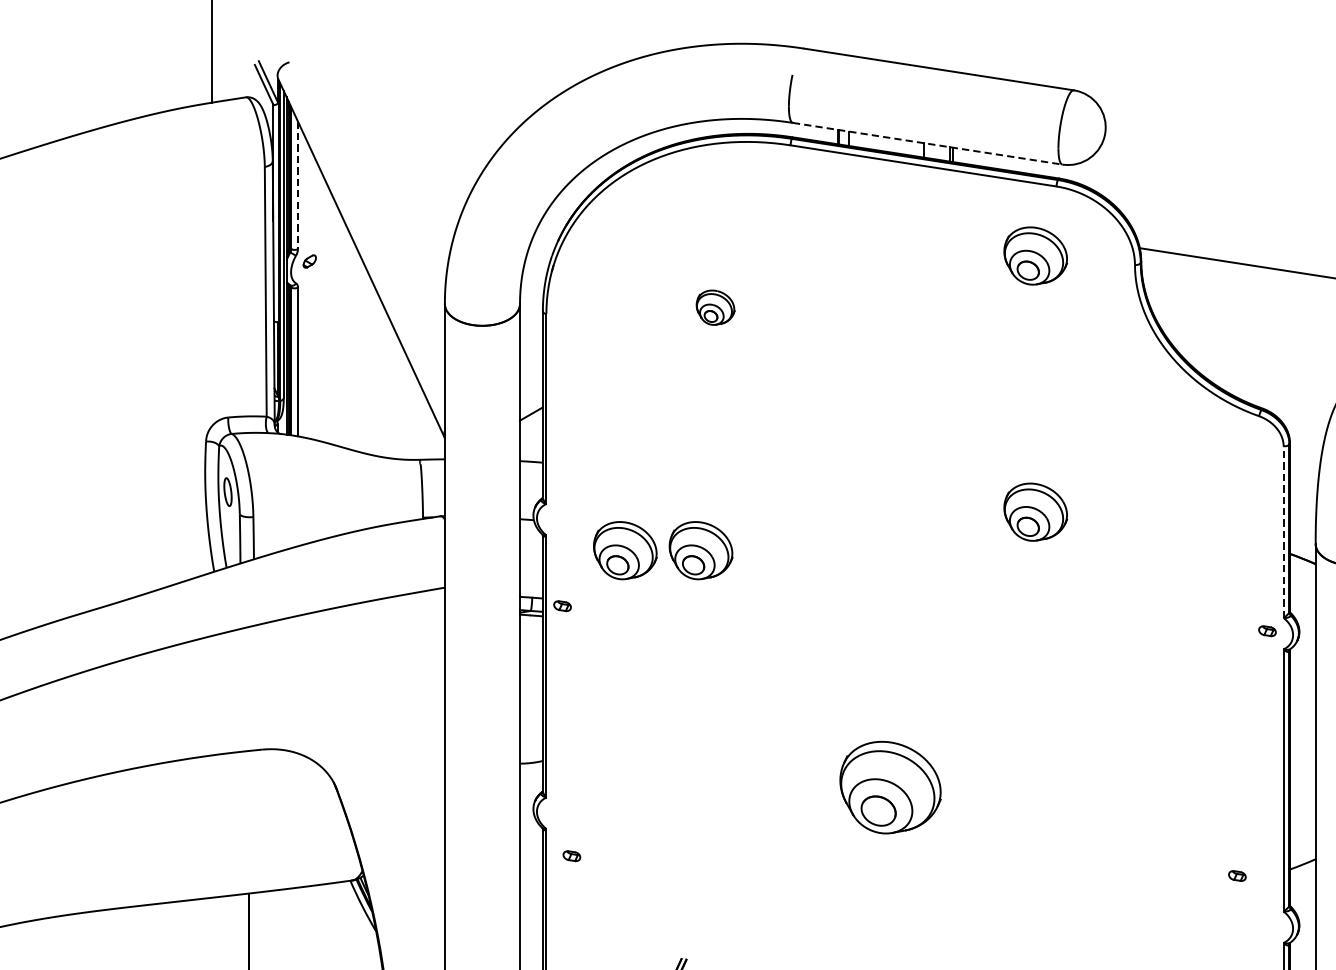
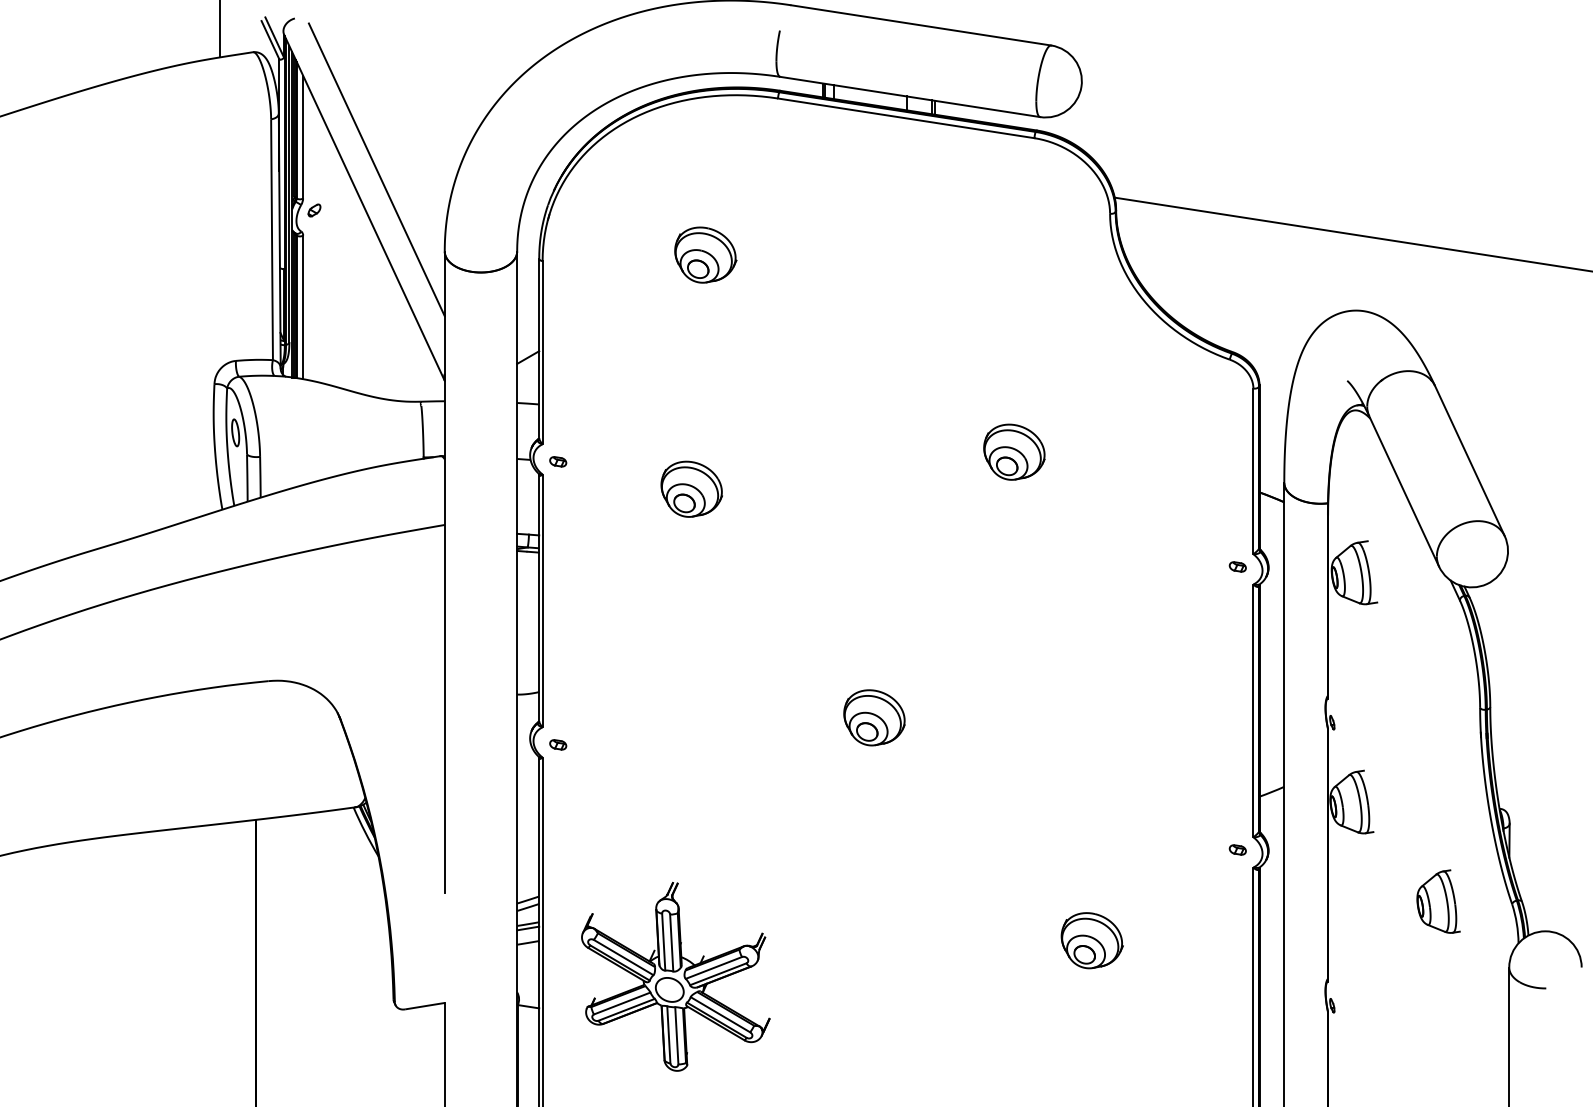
line: (927, 144) -> (910, 97), dashed -> solid
line: (298, 185) -> (303, 137), dashed -> solid
line: (374, 218) -> (376, 169), added
part: (1035, 255) -> (1014, 204), removed
part: (715, 307) -> (705, 254), size x1.67
line: (1283, 532) -> (1253, 471), dashed -> solid
part: (625, 549) -> (618, 488), removed
part: (562, 605) -> (558, 461), moved
part: (890, 787) -> (874, 717), size x0.62
part: (572, 855) -> (558, 744), moved
part: (1237, 875) -> (1237, 849), moved

